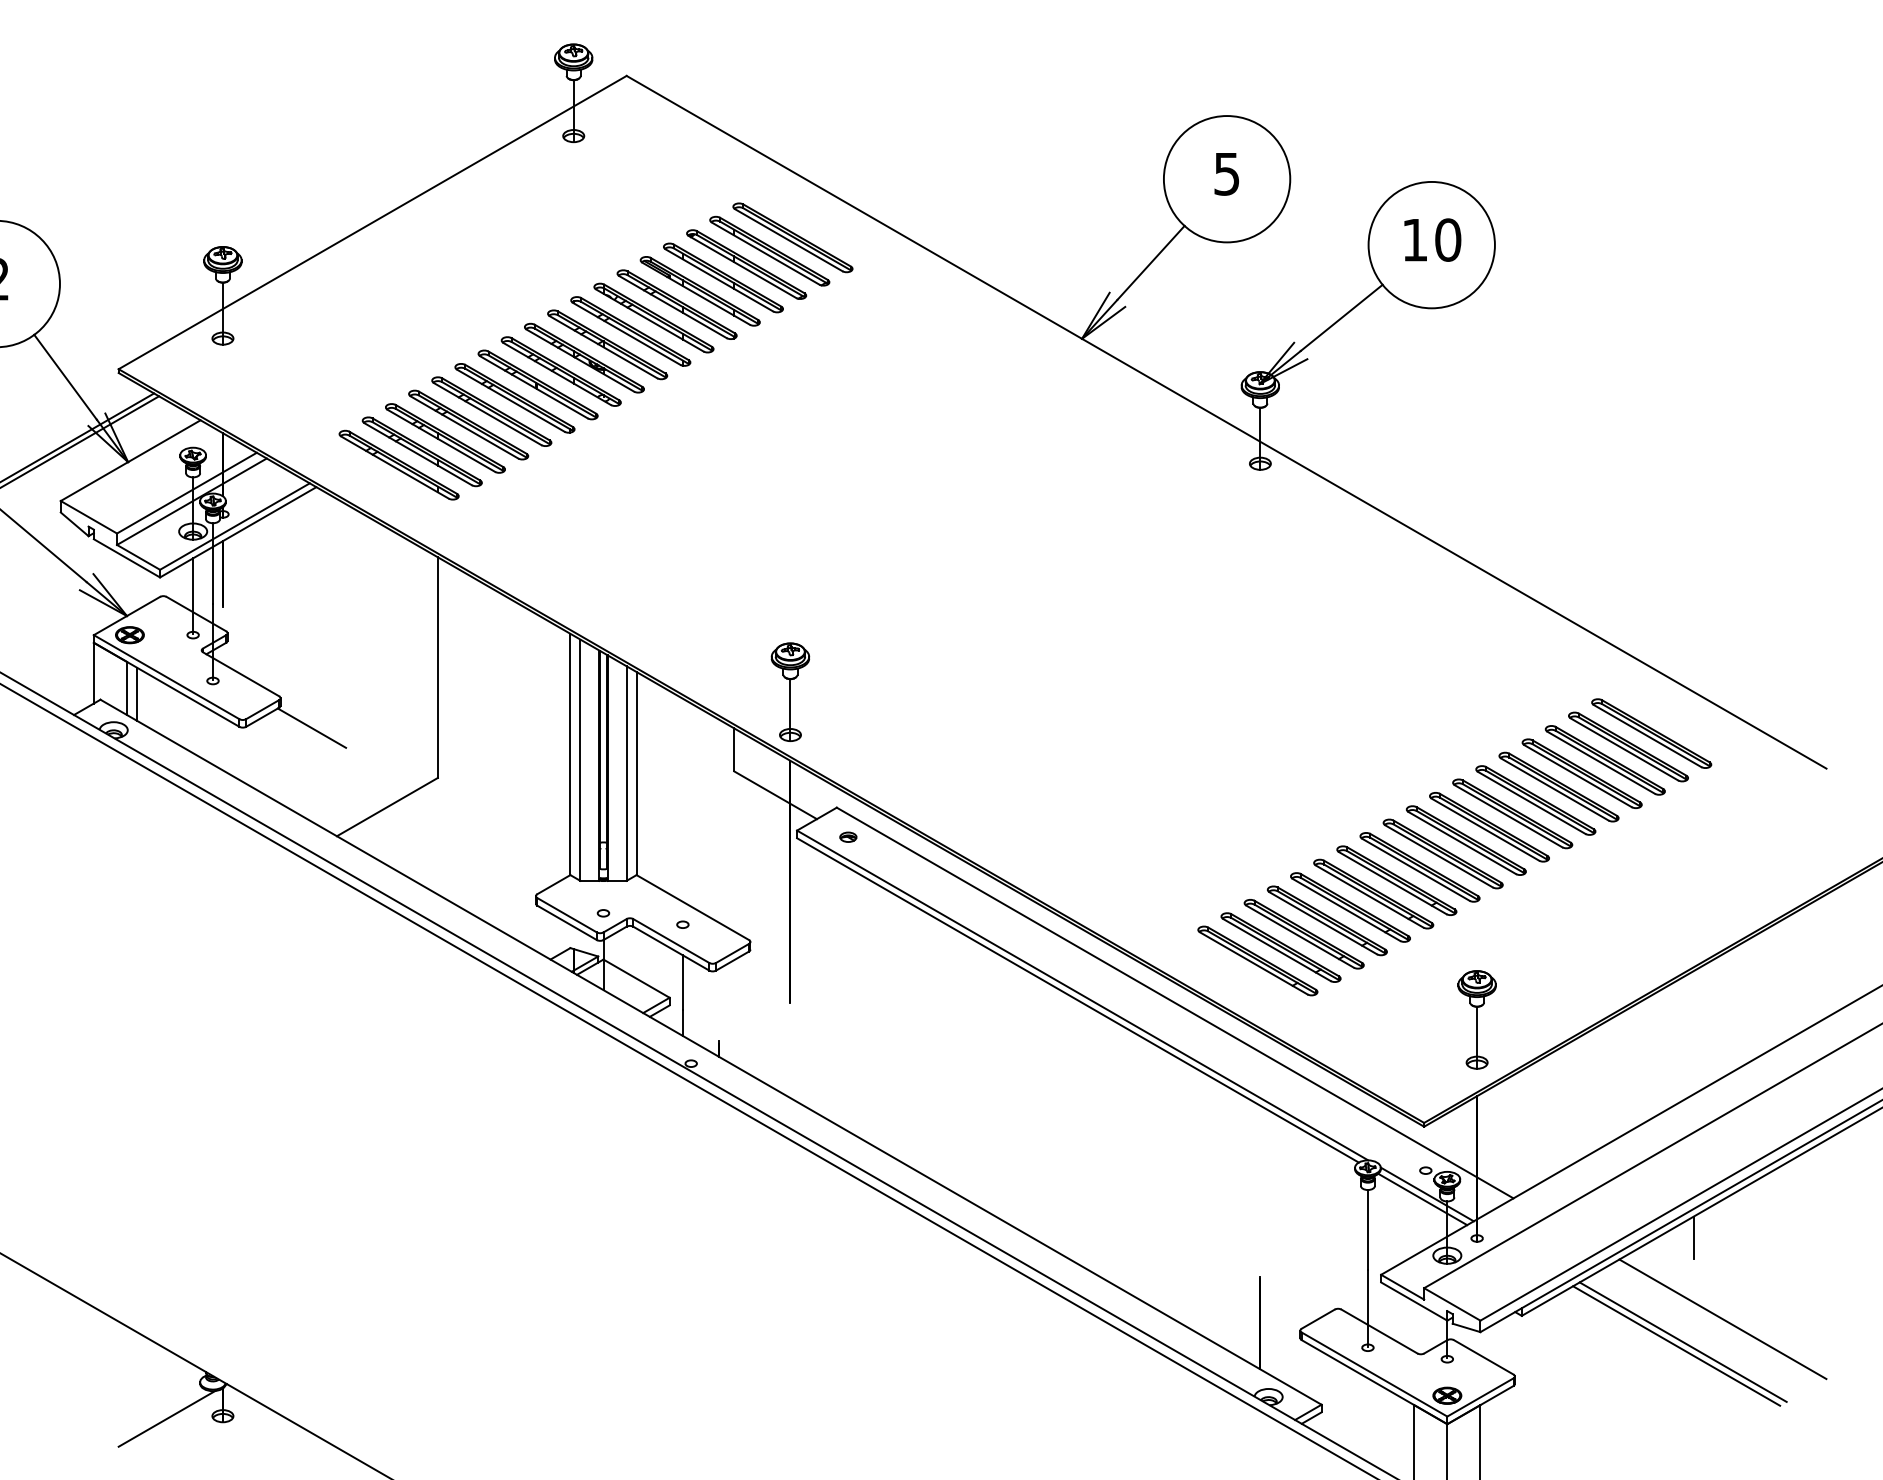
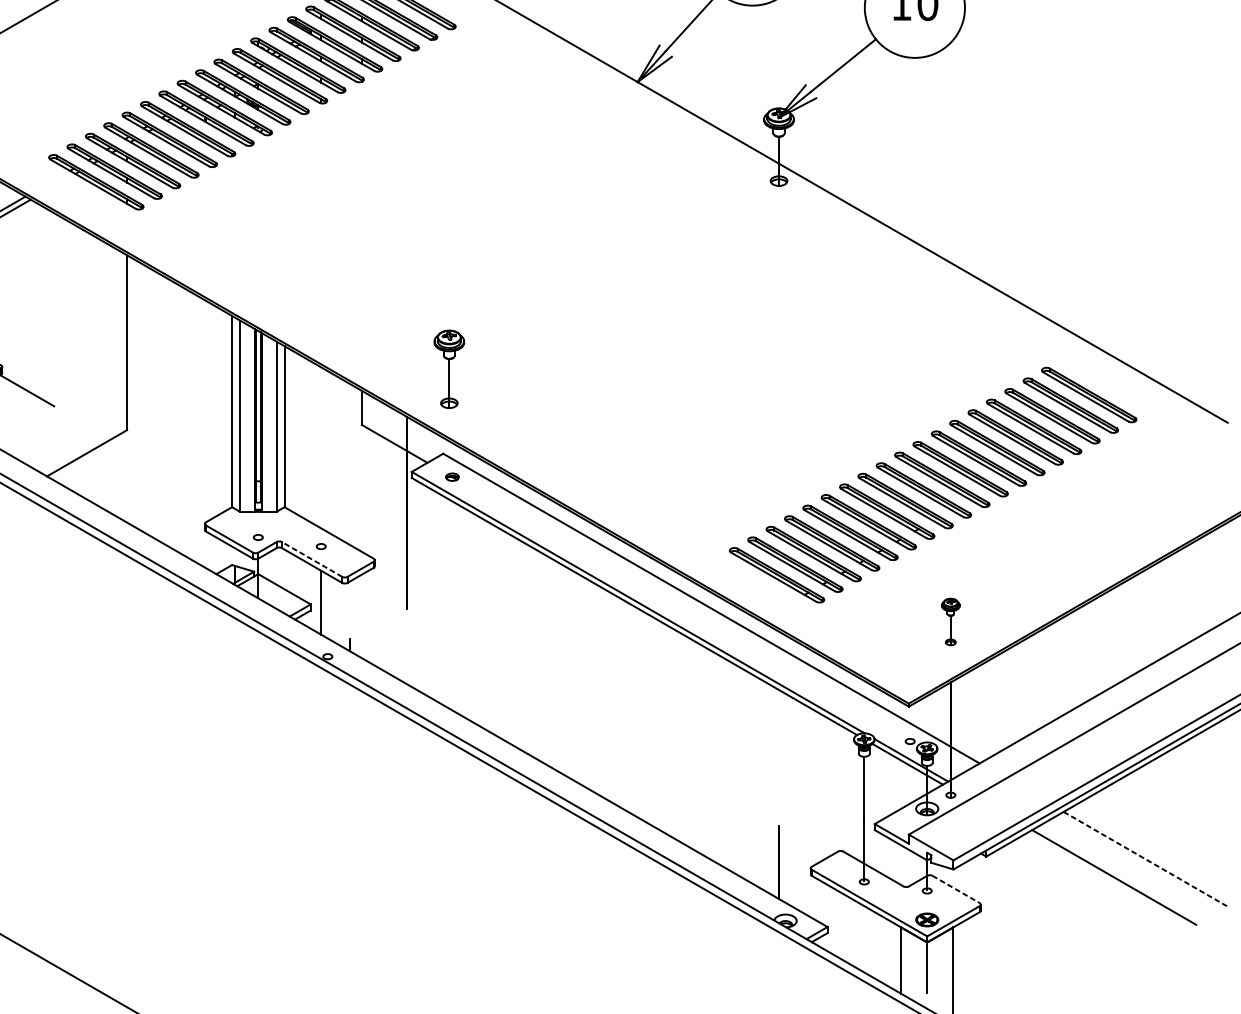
part: (790, 691) -> (449, 368), moved
line: (671, 941) -> (312, 559), solid -> dashed
part: (1476, 1019) -> (950, 621), size x0.6
line: (1693, 1237) -> (1122, 794), removed
line: (1722, 1319) -> (1145, 859), solid -> dashed
line: (1676, 1345) -> (1108, 880), removed
line: (1484, 1357) -> (956, 889), solid -> dashed

